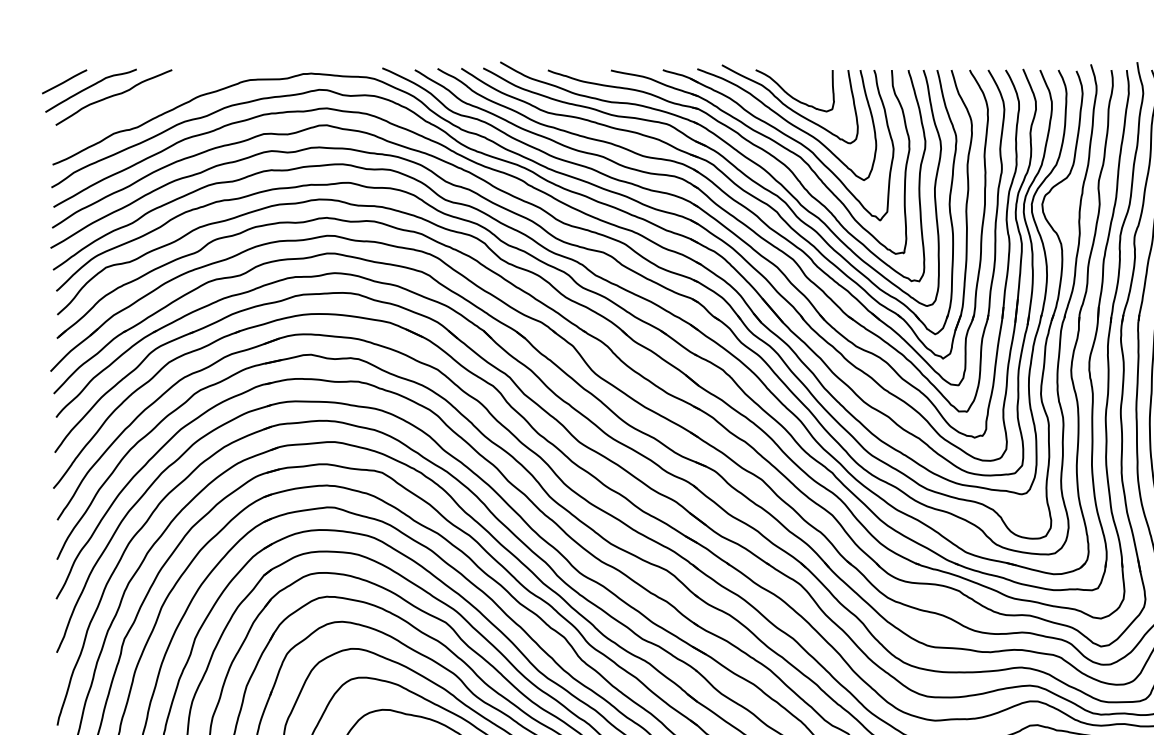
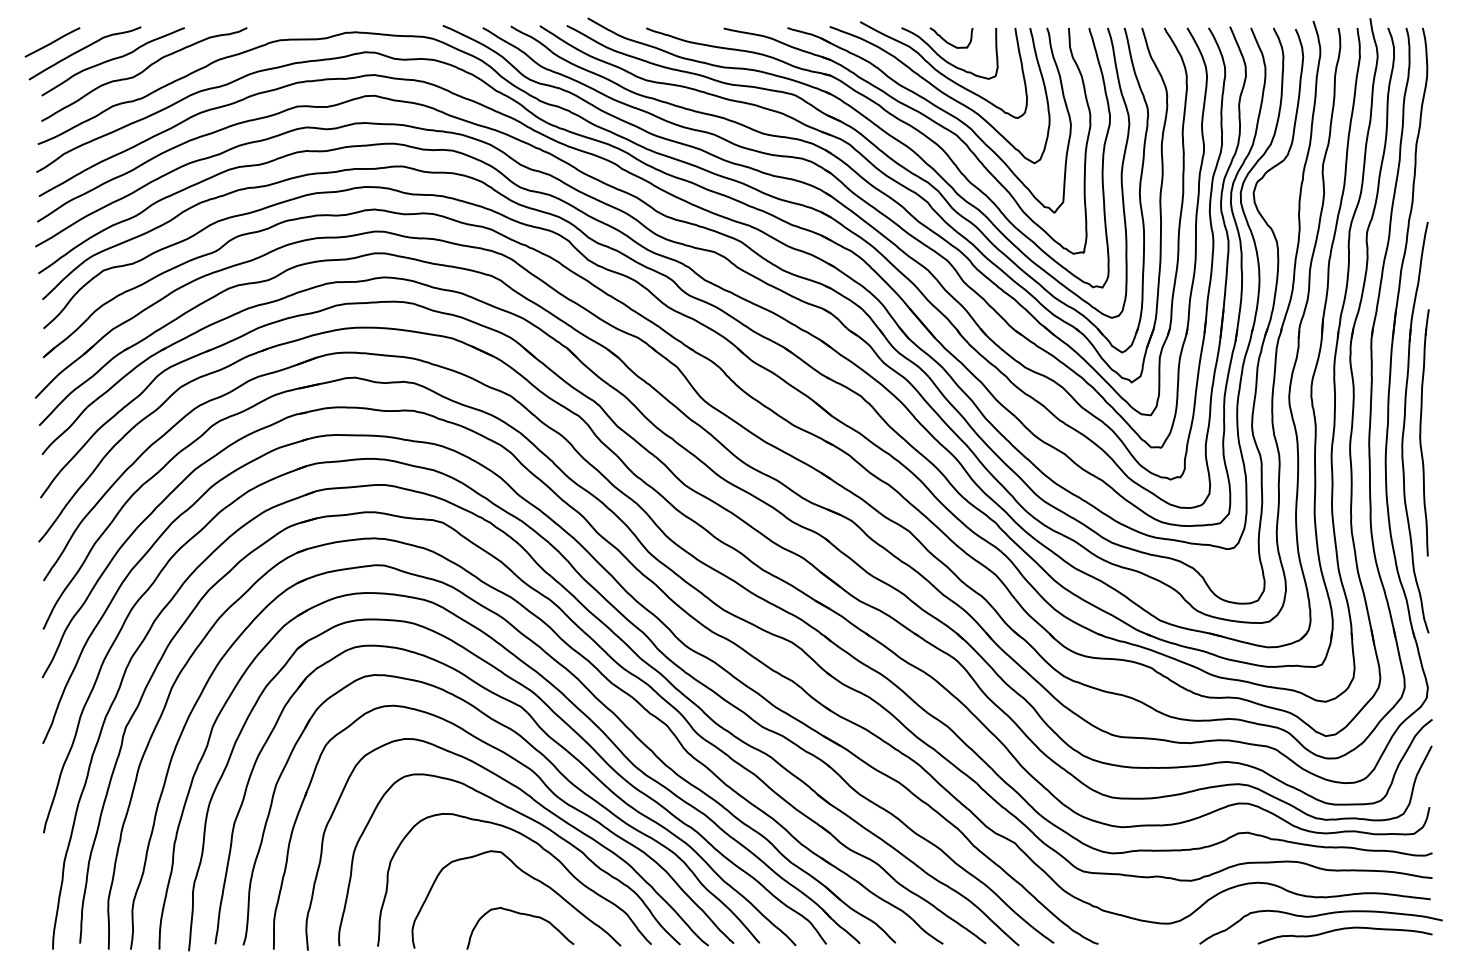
curve: (794, 81) -> (949, 42), added
curve: (138, 106) -> (143, 72), added

